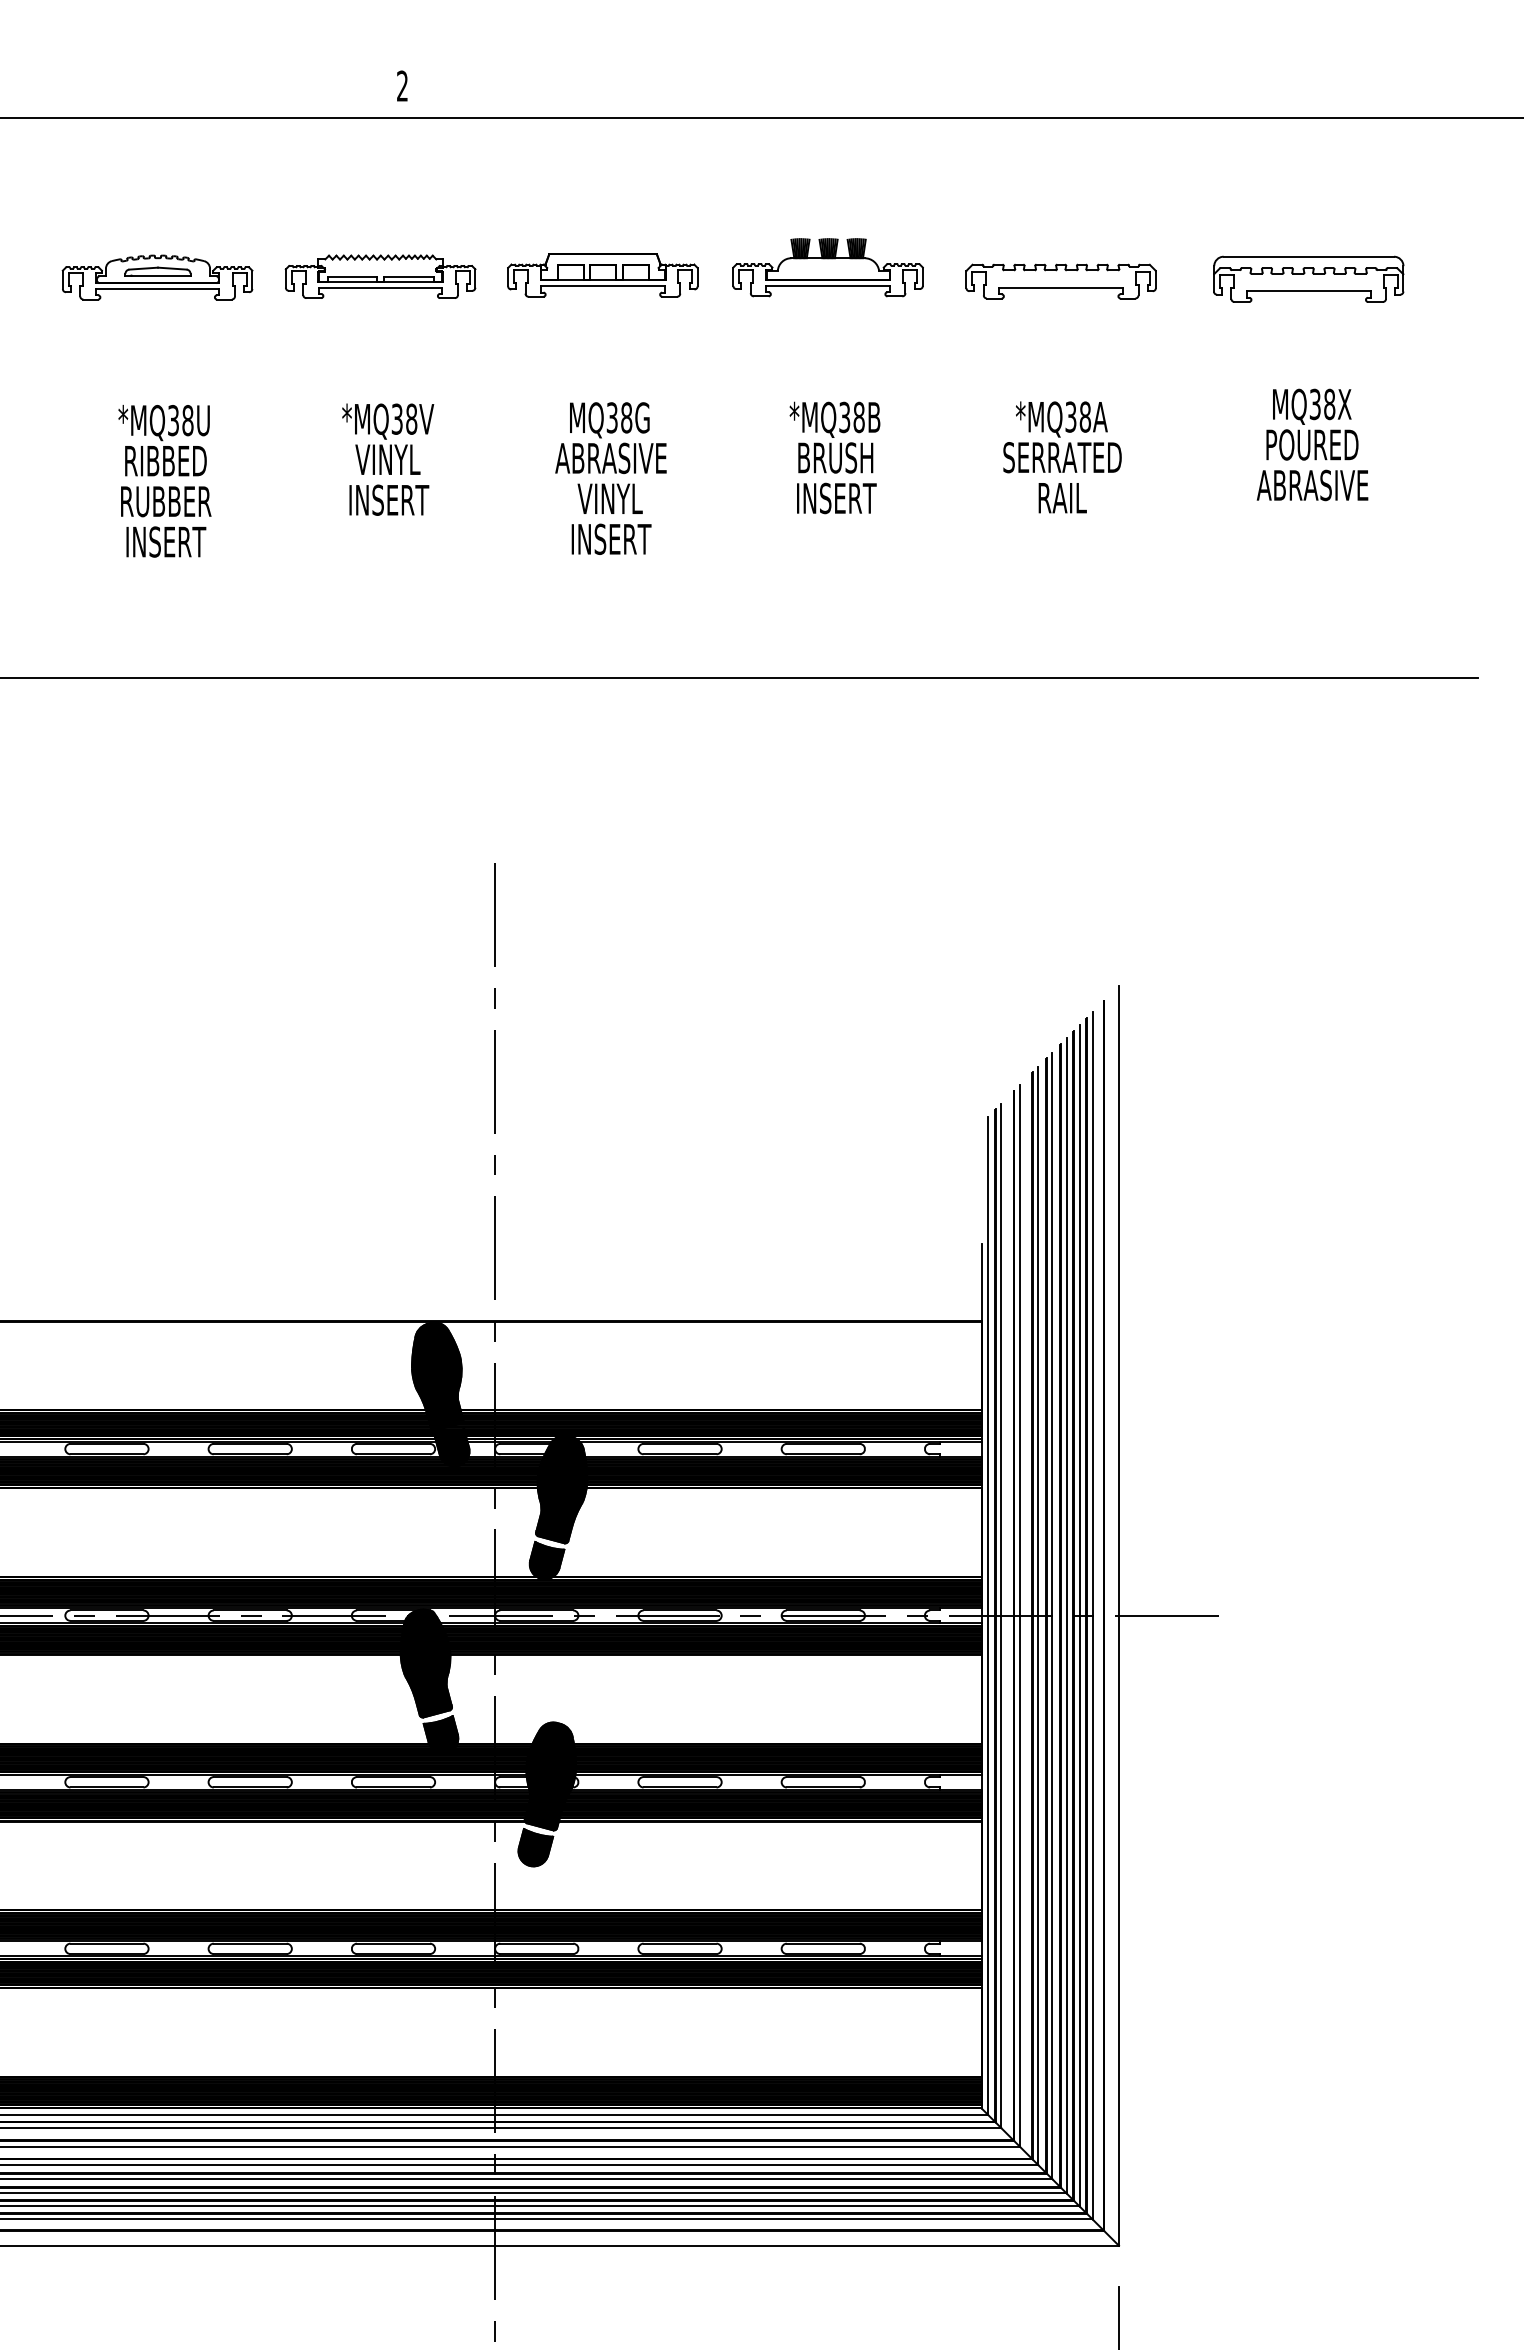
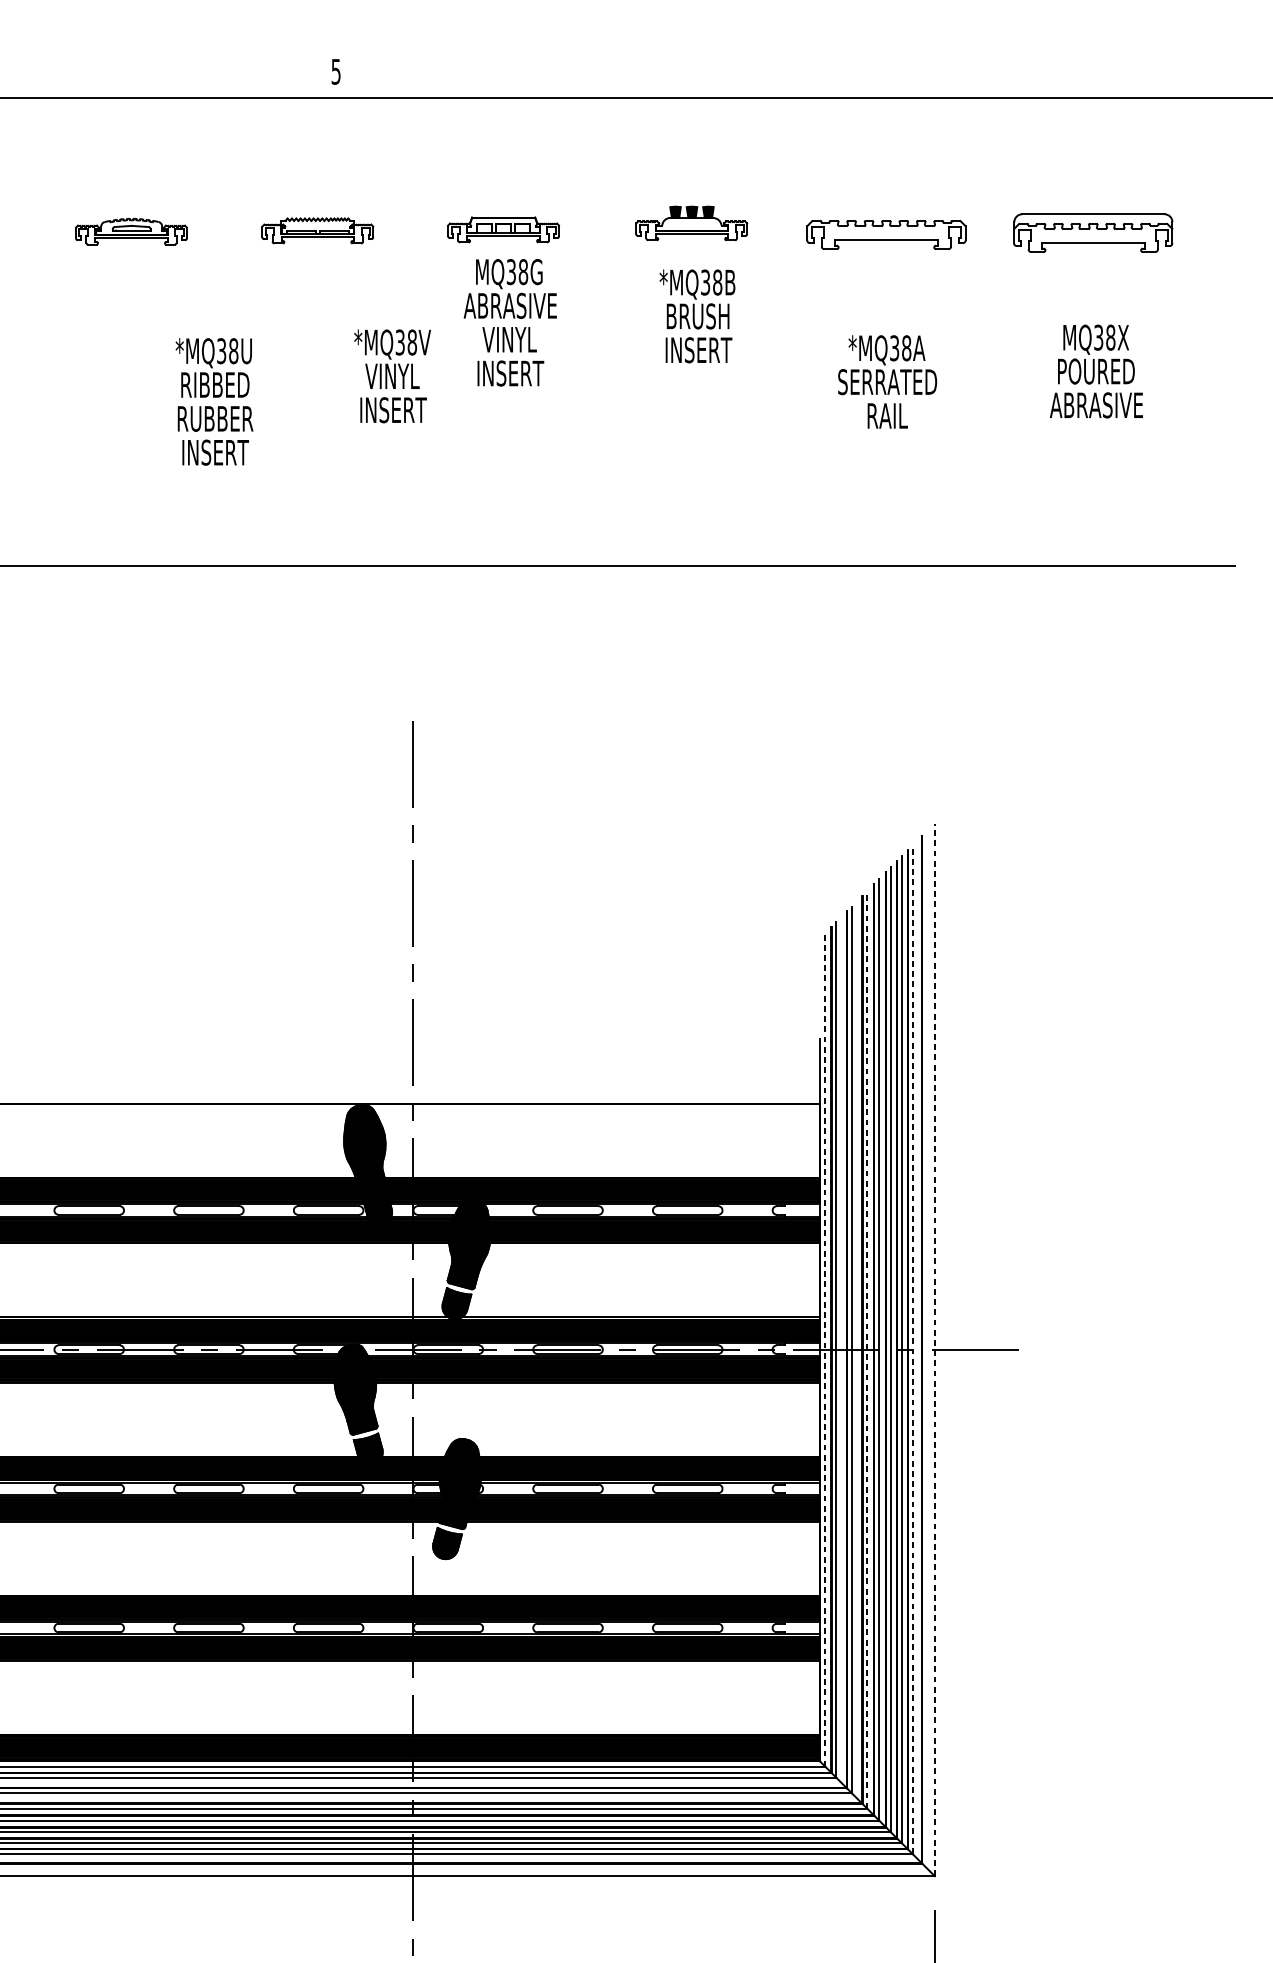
text: (402, 85) -> (336, 71), 2 -> 5
part: (827, 267) -> (691, 223), size x0.7
part: (602, 275) -> (503, 229), size x0.7
part: (380, 276) -> (317, 230), size x0.7
part: (157, 277) -> (131, 231), size x0.7
text: (834, 457) -> (697, 316), moved
text: (388, 459) -> (392, 376), moved
text: (610, 478) -> (509, 322), moved
text: (164, 481) -> (214, 402), moved
line: (987, 1615) -> (824, 1349), solid -> dashed
line: (1038, 1615) -> (867, 1349), solid -> dashed
line: (1092, 1615) -> (912, 1349), solid -> dashed
line: (1119, 1615) -> (935, 1349), solid -> dashed

